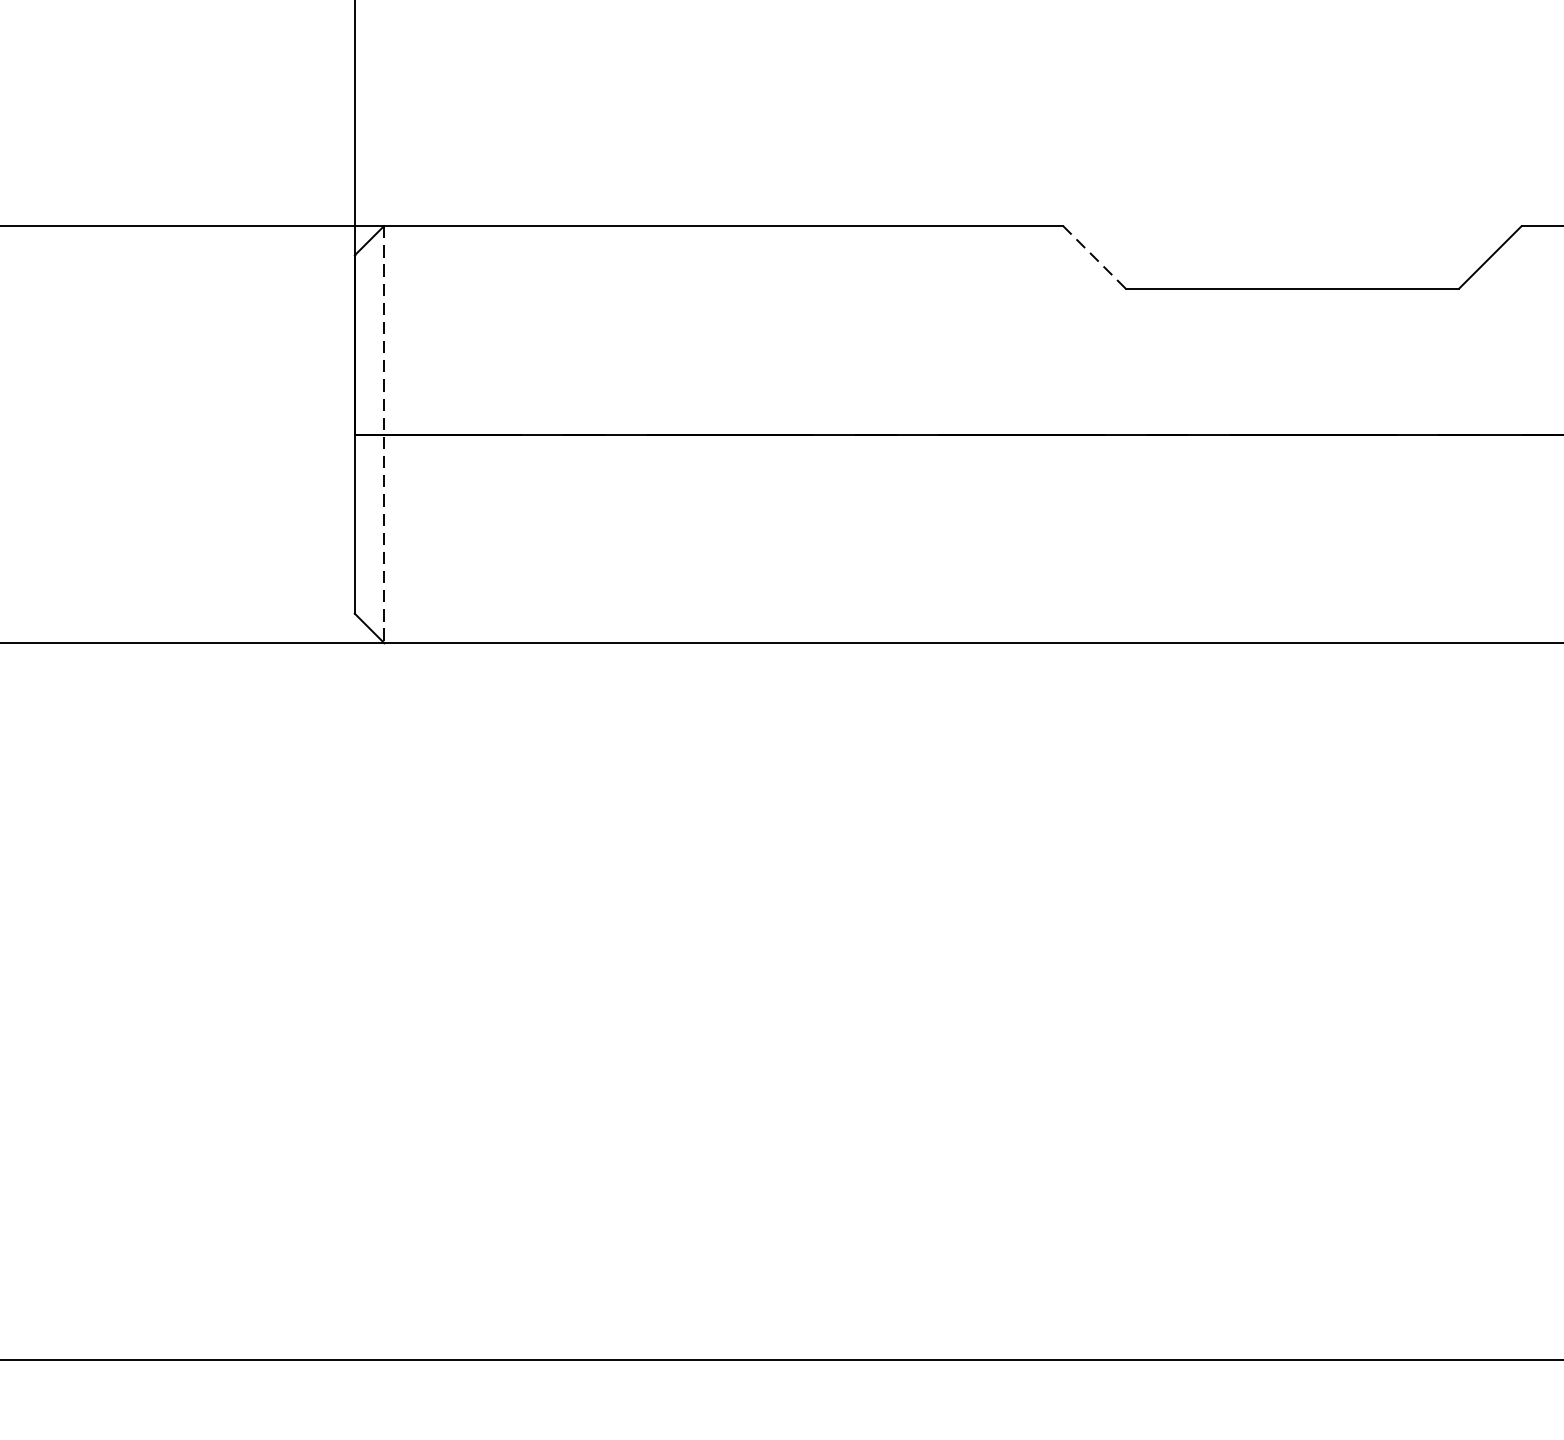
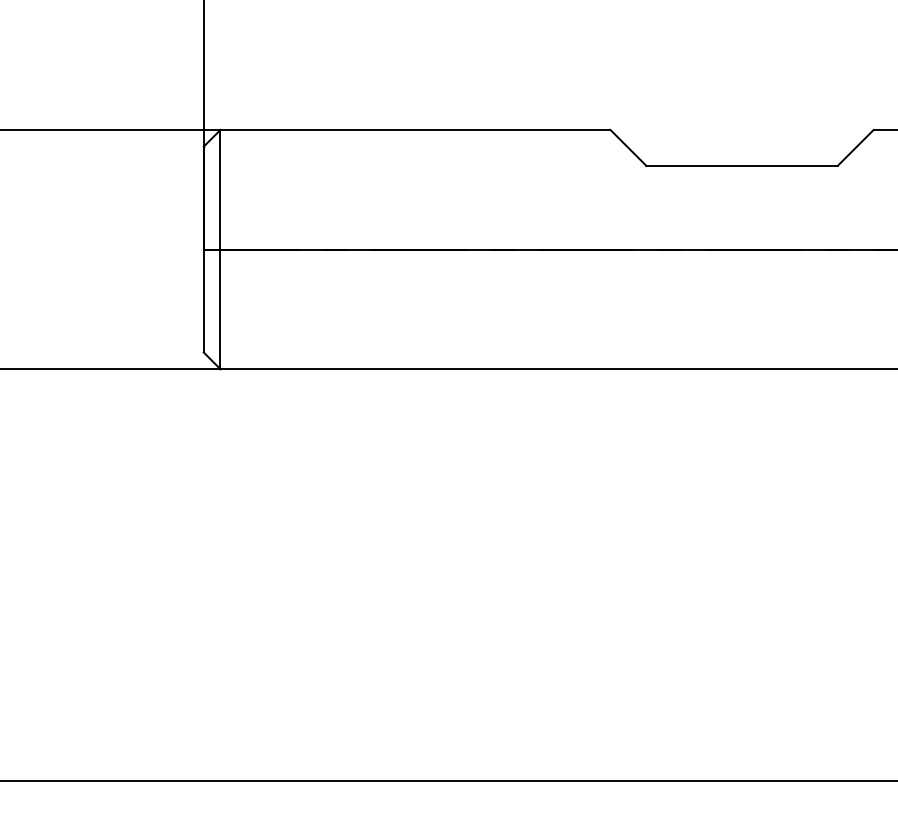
line: (1094, 256) -> (628, 147), dashed -> solid
line: (384, 434) -> (220, 249), dashed -> solid

